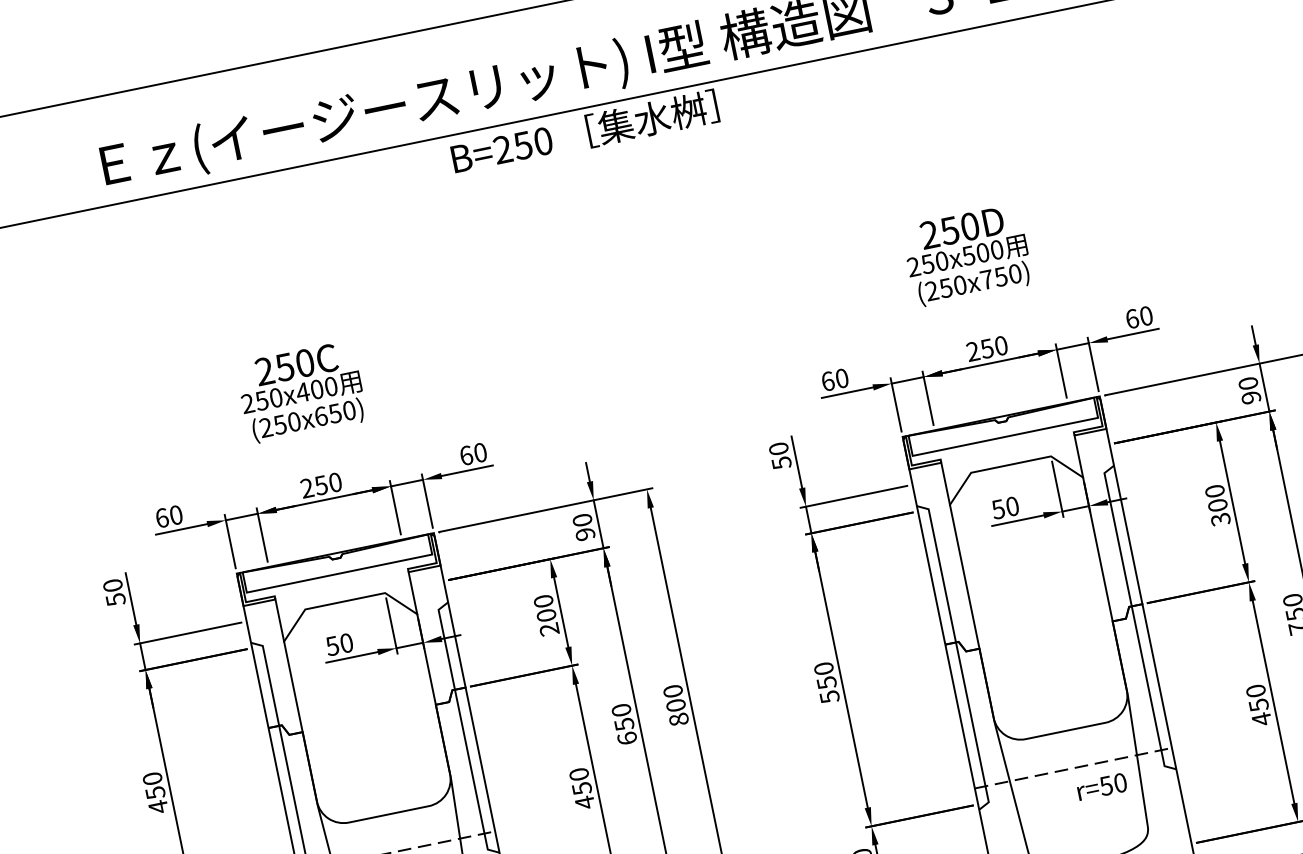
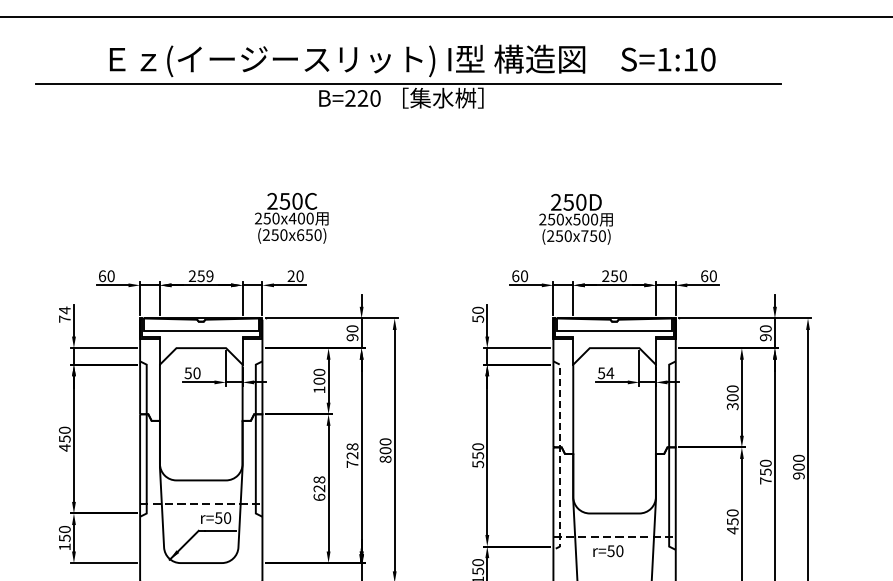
text: (522, 145) -> (362, 98), B=250 -> B=220
text: (966, 256) -> (575, 219), moved
text: (301, 392) -> (291, 218), moved
text: (465, 456) -> (290, 276), 60 -> 20
text: (334, 483) -> (209, 276), 250 -> 259
text: (1012, 506) -> (610, 373), 50 -> 54
text: (113, 592) -> (64, 314), 50 -> 74
text: (549, 628) -> (319, 389), 200 -> 100
line: (959, 655) -> (560, 455), solid -> dashed
text: (624, 724) -> (352, 455), 650 -> 728
text: (1102, 787) -> (608, 551), moved
text: (582, 788) -> (319, 488), 450 -> 628

